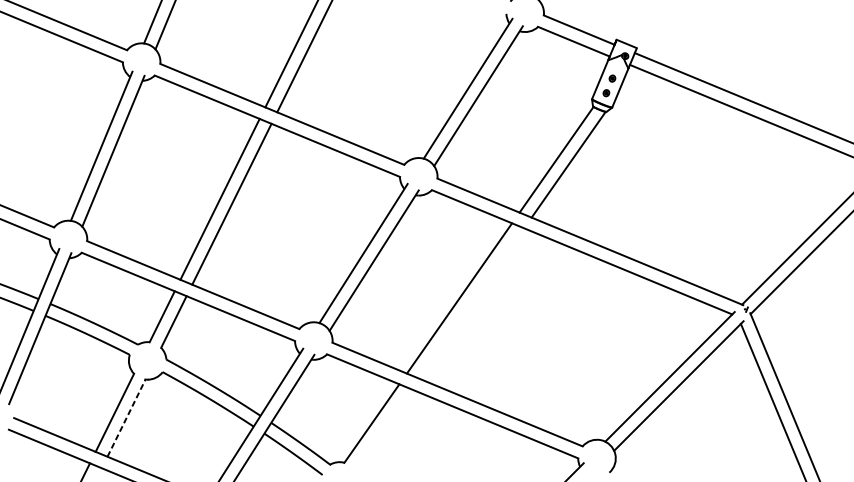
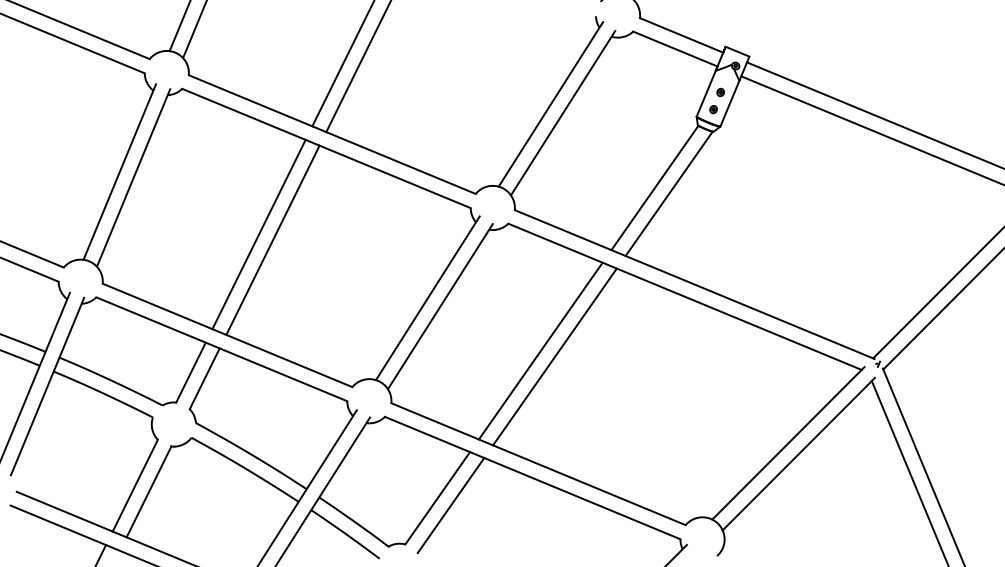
line: (471, 303) -> (554, 356), added
line: (126, 417) -> (149, 491), dashed -> solid
line: (382, 429) -> (450, 505), added

